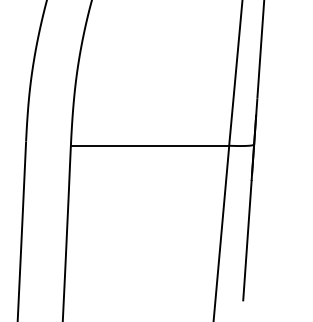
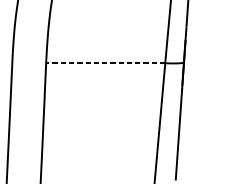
line: (149, 145) -> (105, 63), solid -> dashed

